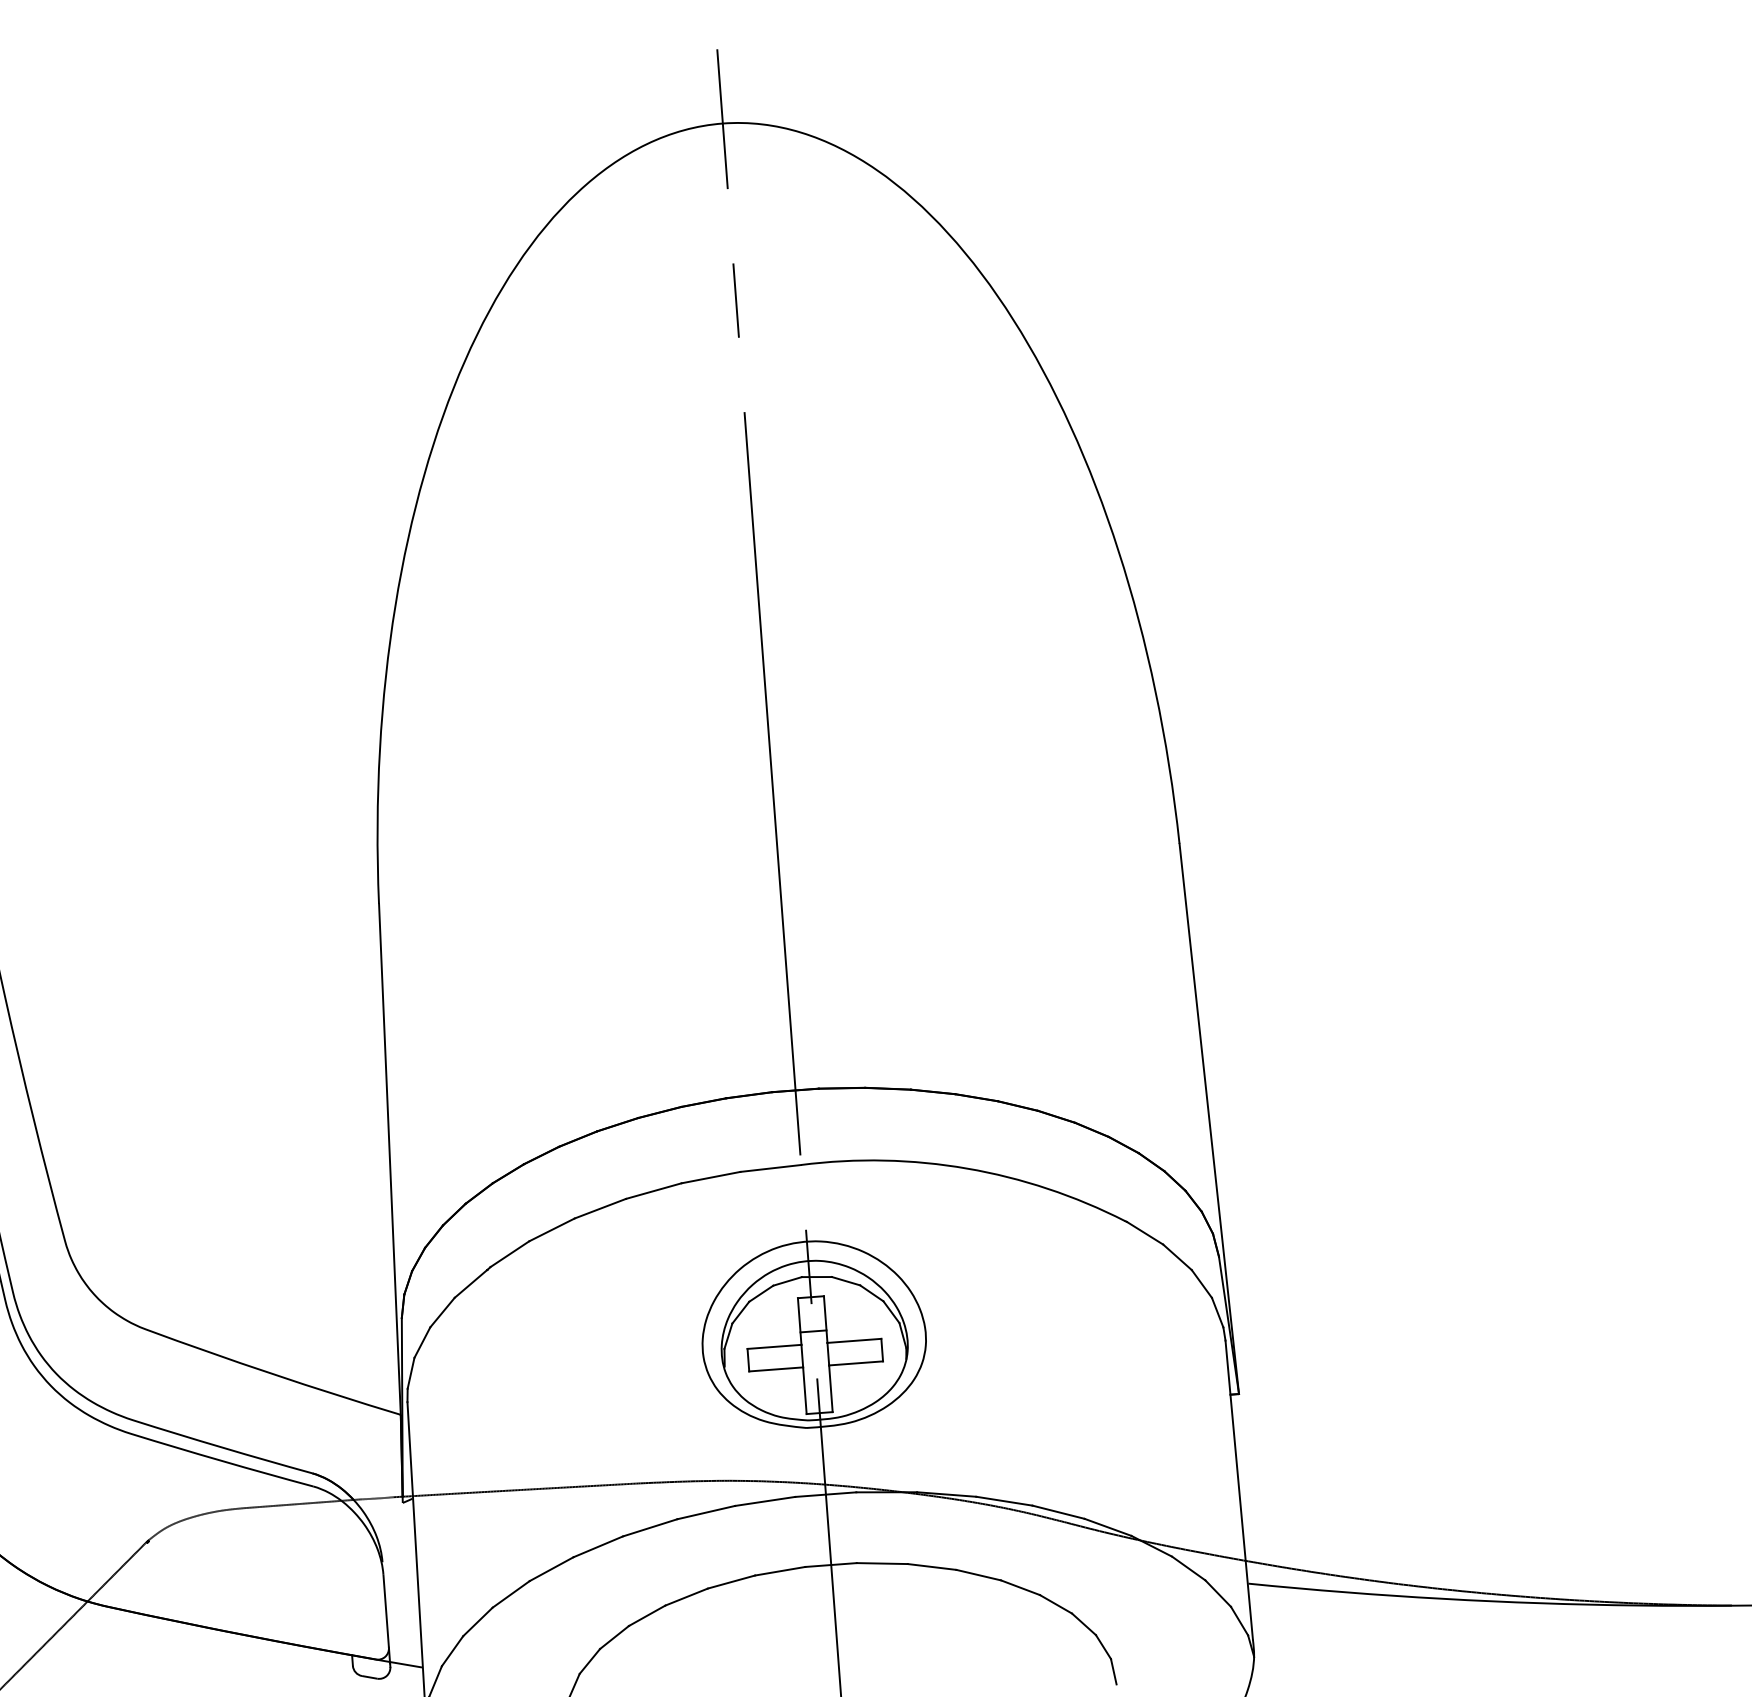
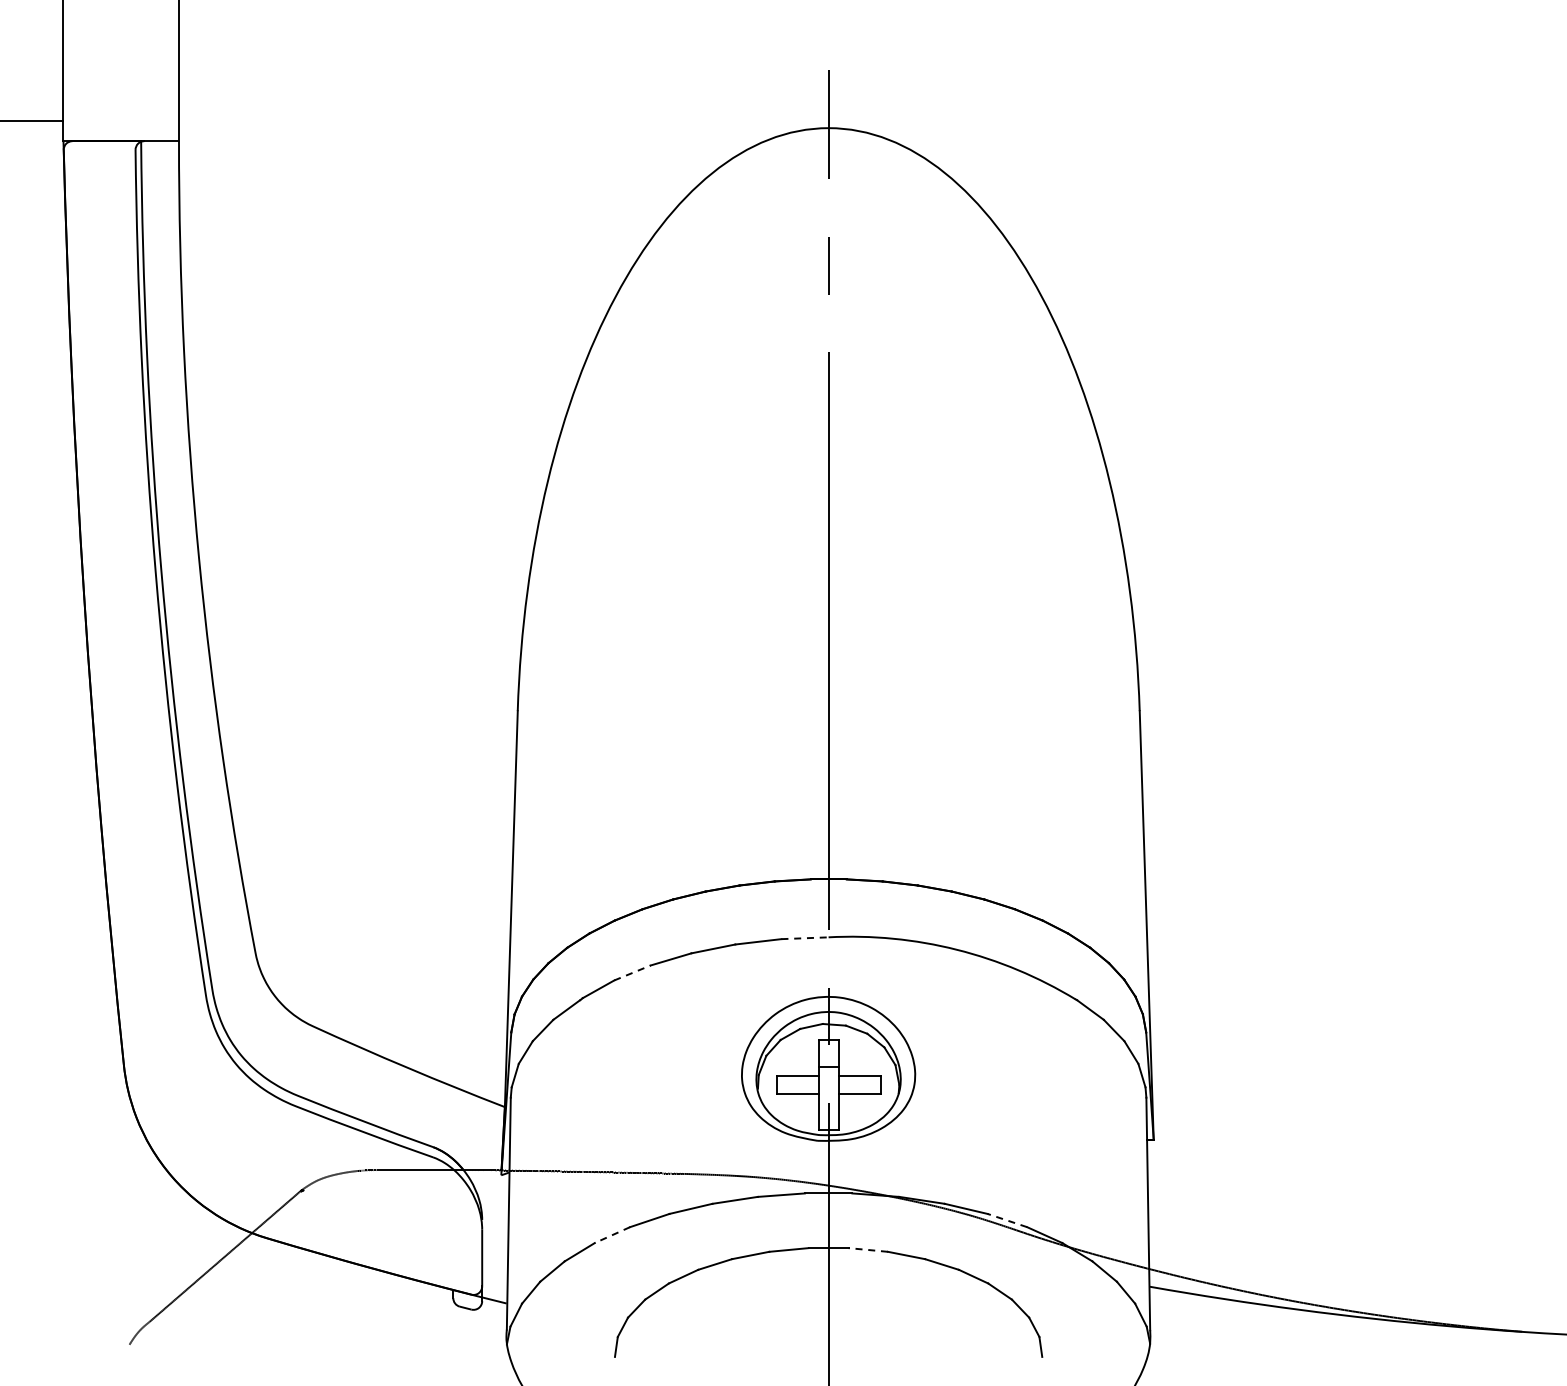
line: (771, 1168) -> (805, 938), solid -> dashed
line: (551, 1229) -> (632, 972), solid -> dashed
line: (1058, 1512) -> (1007, 1220), solid -> dashed
line: (882, 1562) -> (868, 1249), solid -> dashed
line: (550, 1569) -> (611, 1235), solid -> dashed

